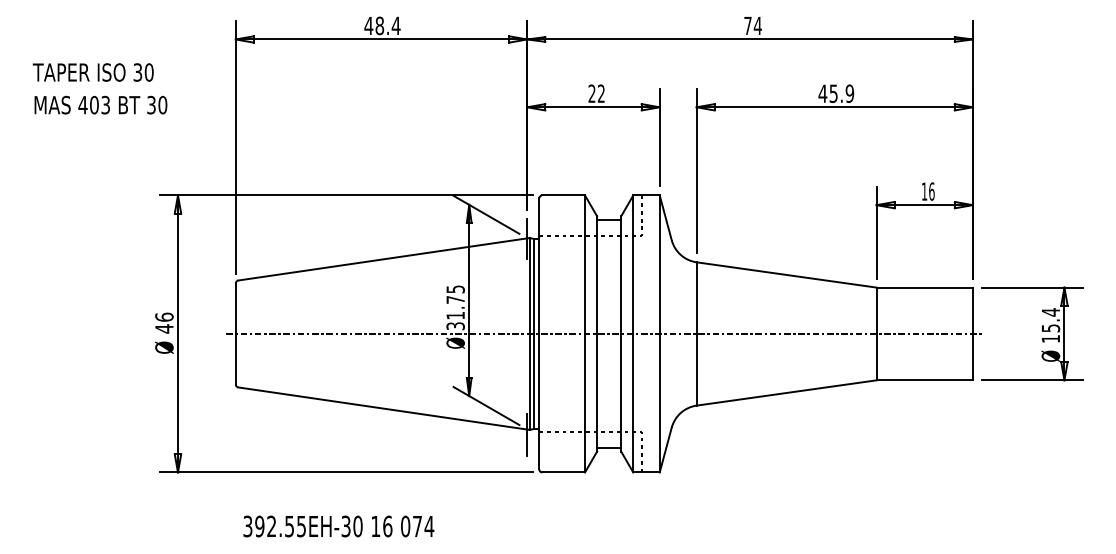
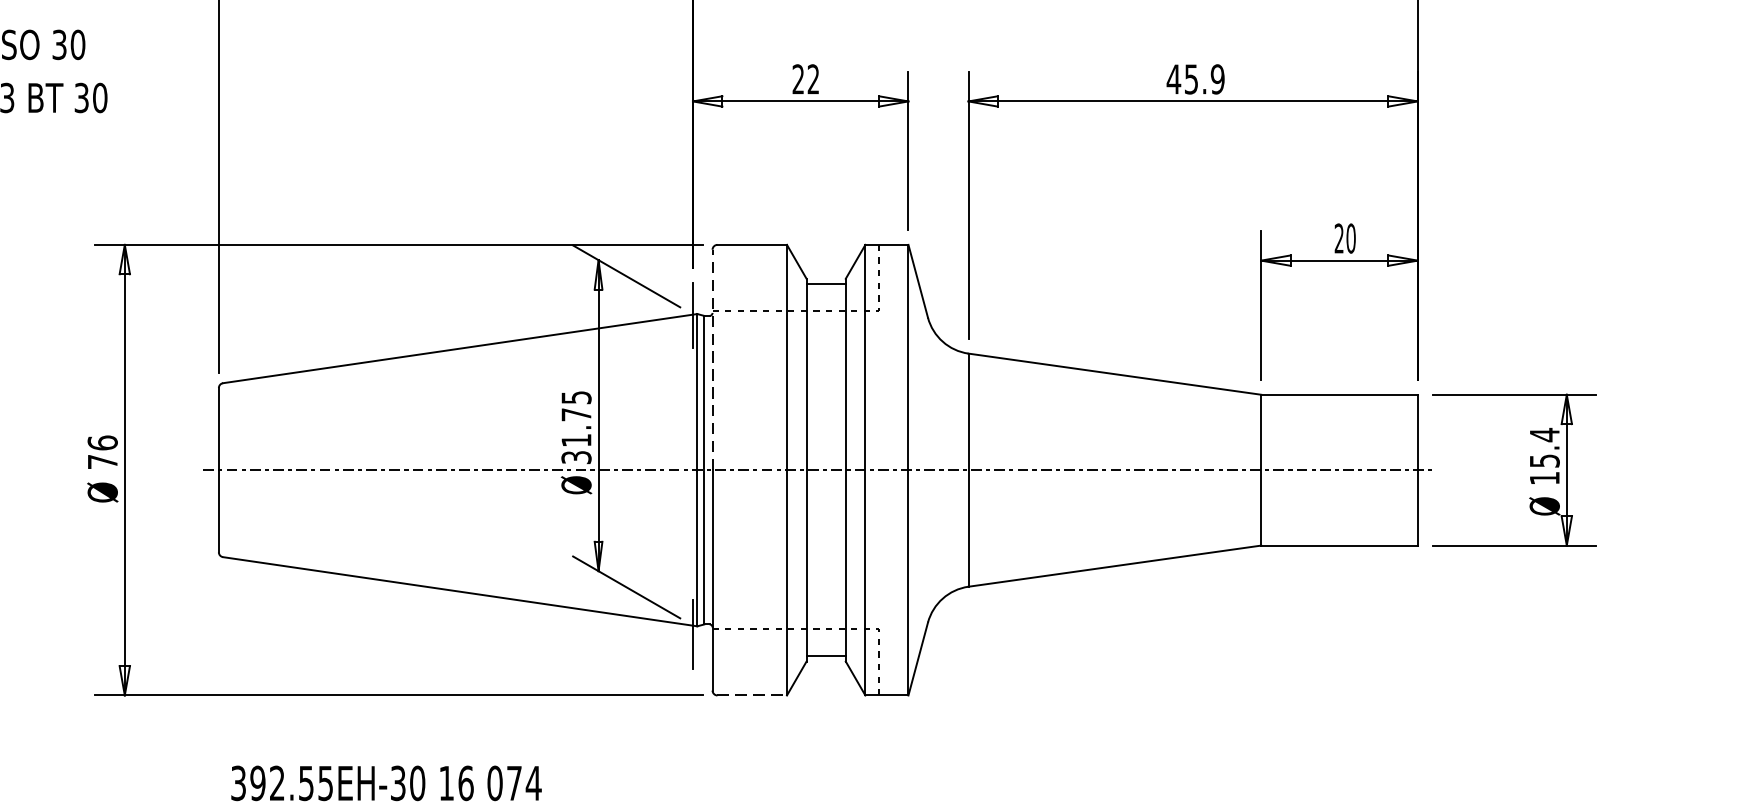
text: (927, 191) -> (1344, 238), 16 -> 20
line: (539, 266) -> (712, 360), solid -> dashed
text: (164, 328) -> (102, 461), 46 -> 76
line: (564, 472) -> (753, 695), solid -> dashed

